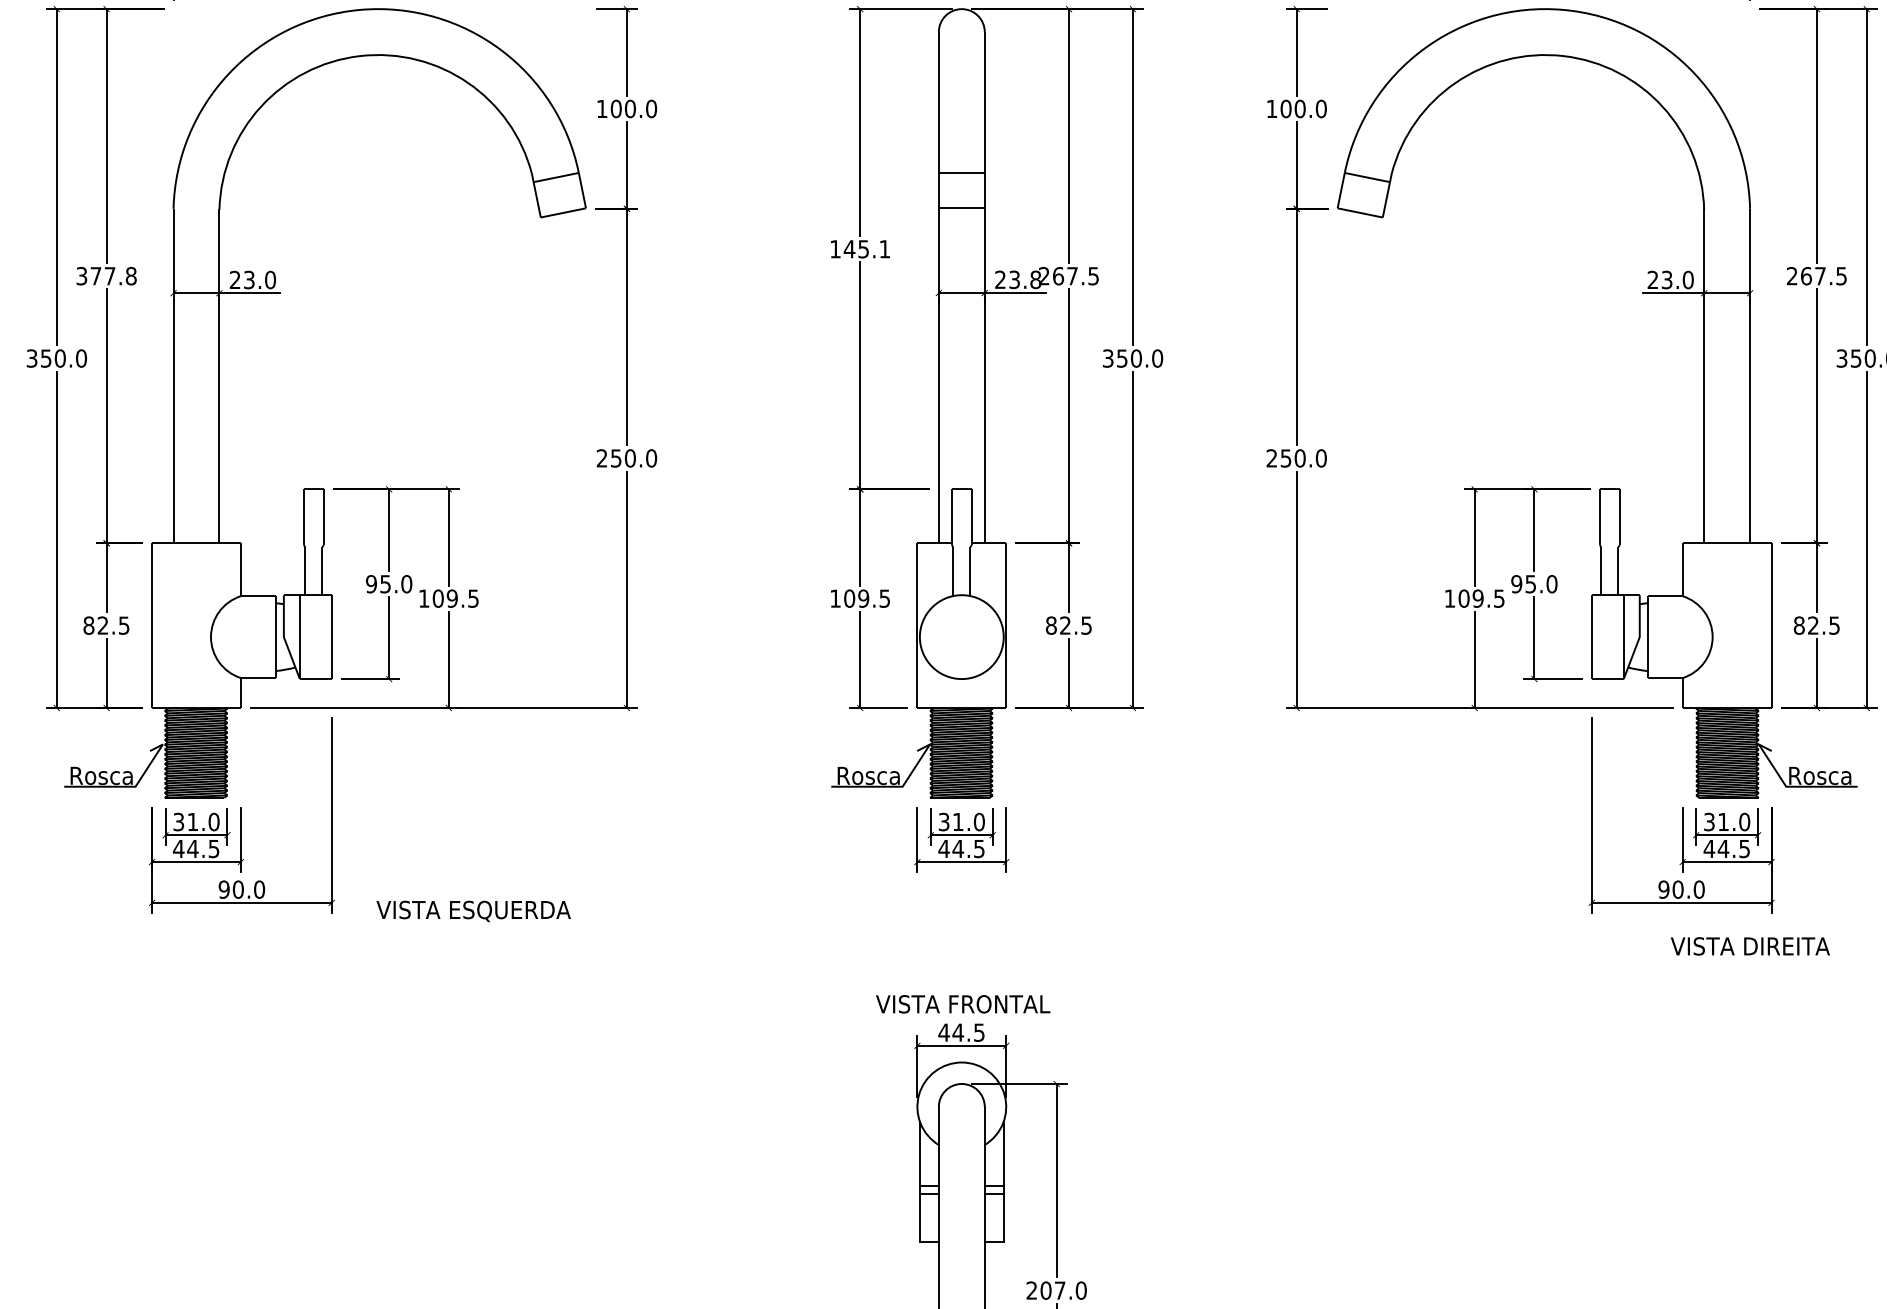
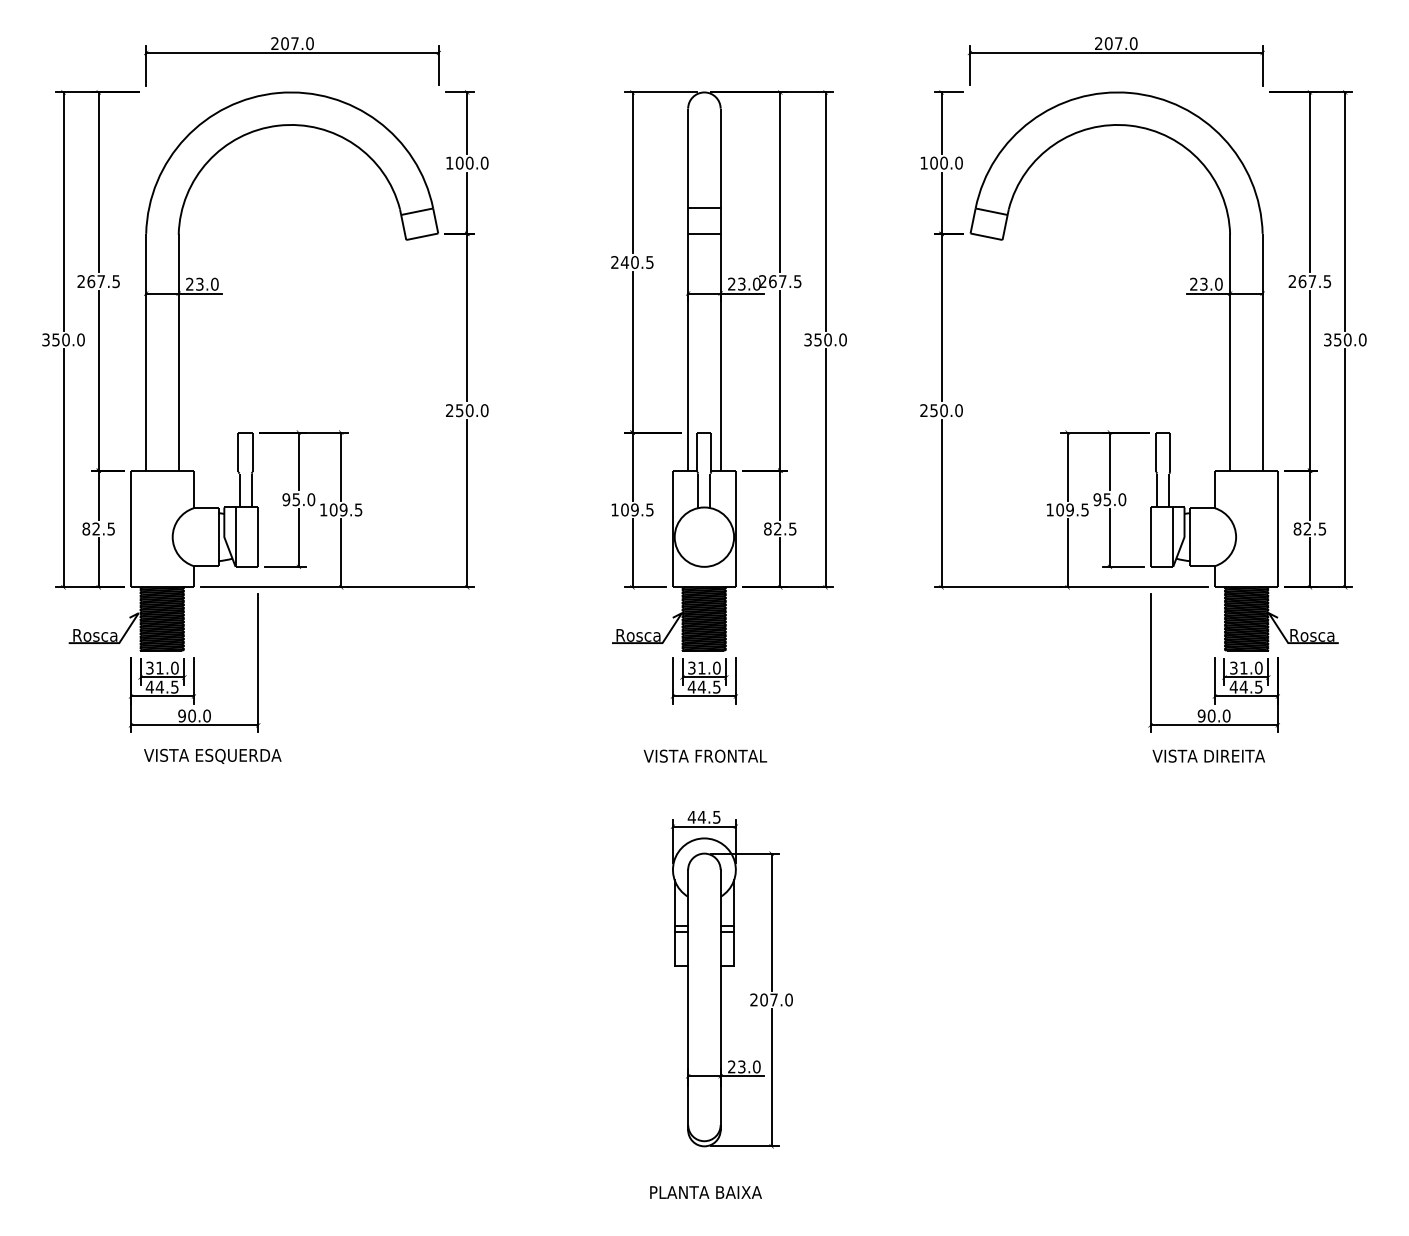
text: (860, 249) -> (632, 262), 145.1 -> 240.5
text: (106, 276) -> (98, 281), 377.8 -> 267.5
text: (1035, 280) -> (756, 284), 23.8 -> 23.0
text: (473, 910) -> (212, 755), moved
text: (1749, 945) -> (1208, 755), moved
text: (963, 1003) -> (705, 755), moved

